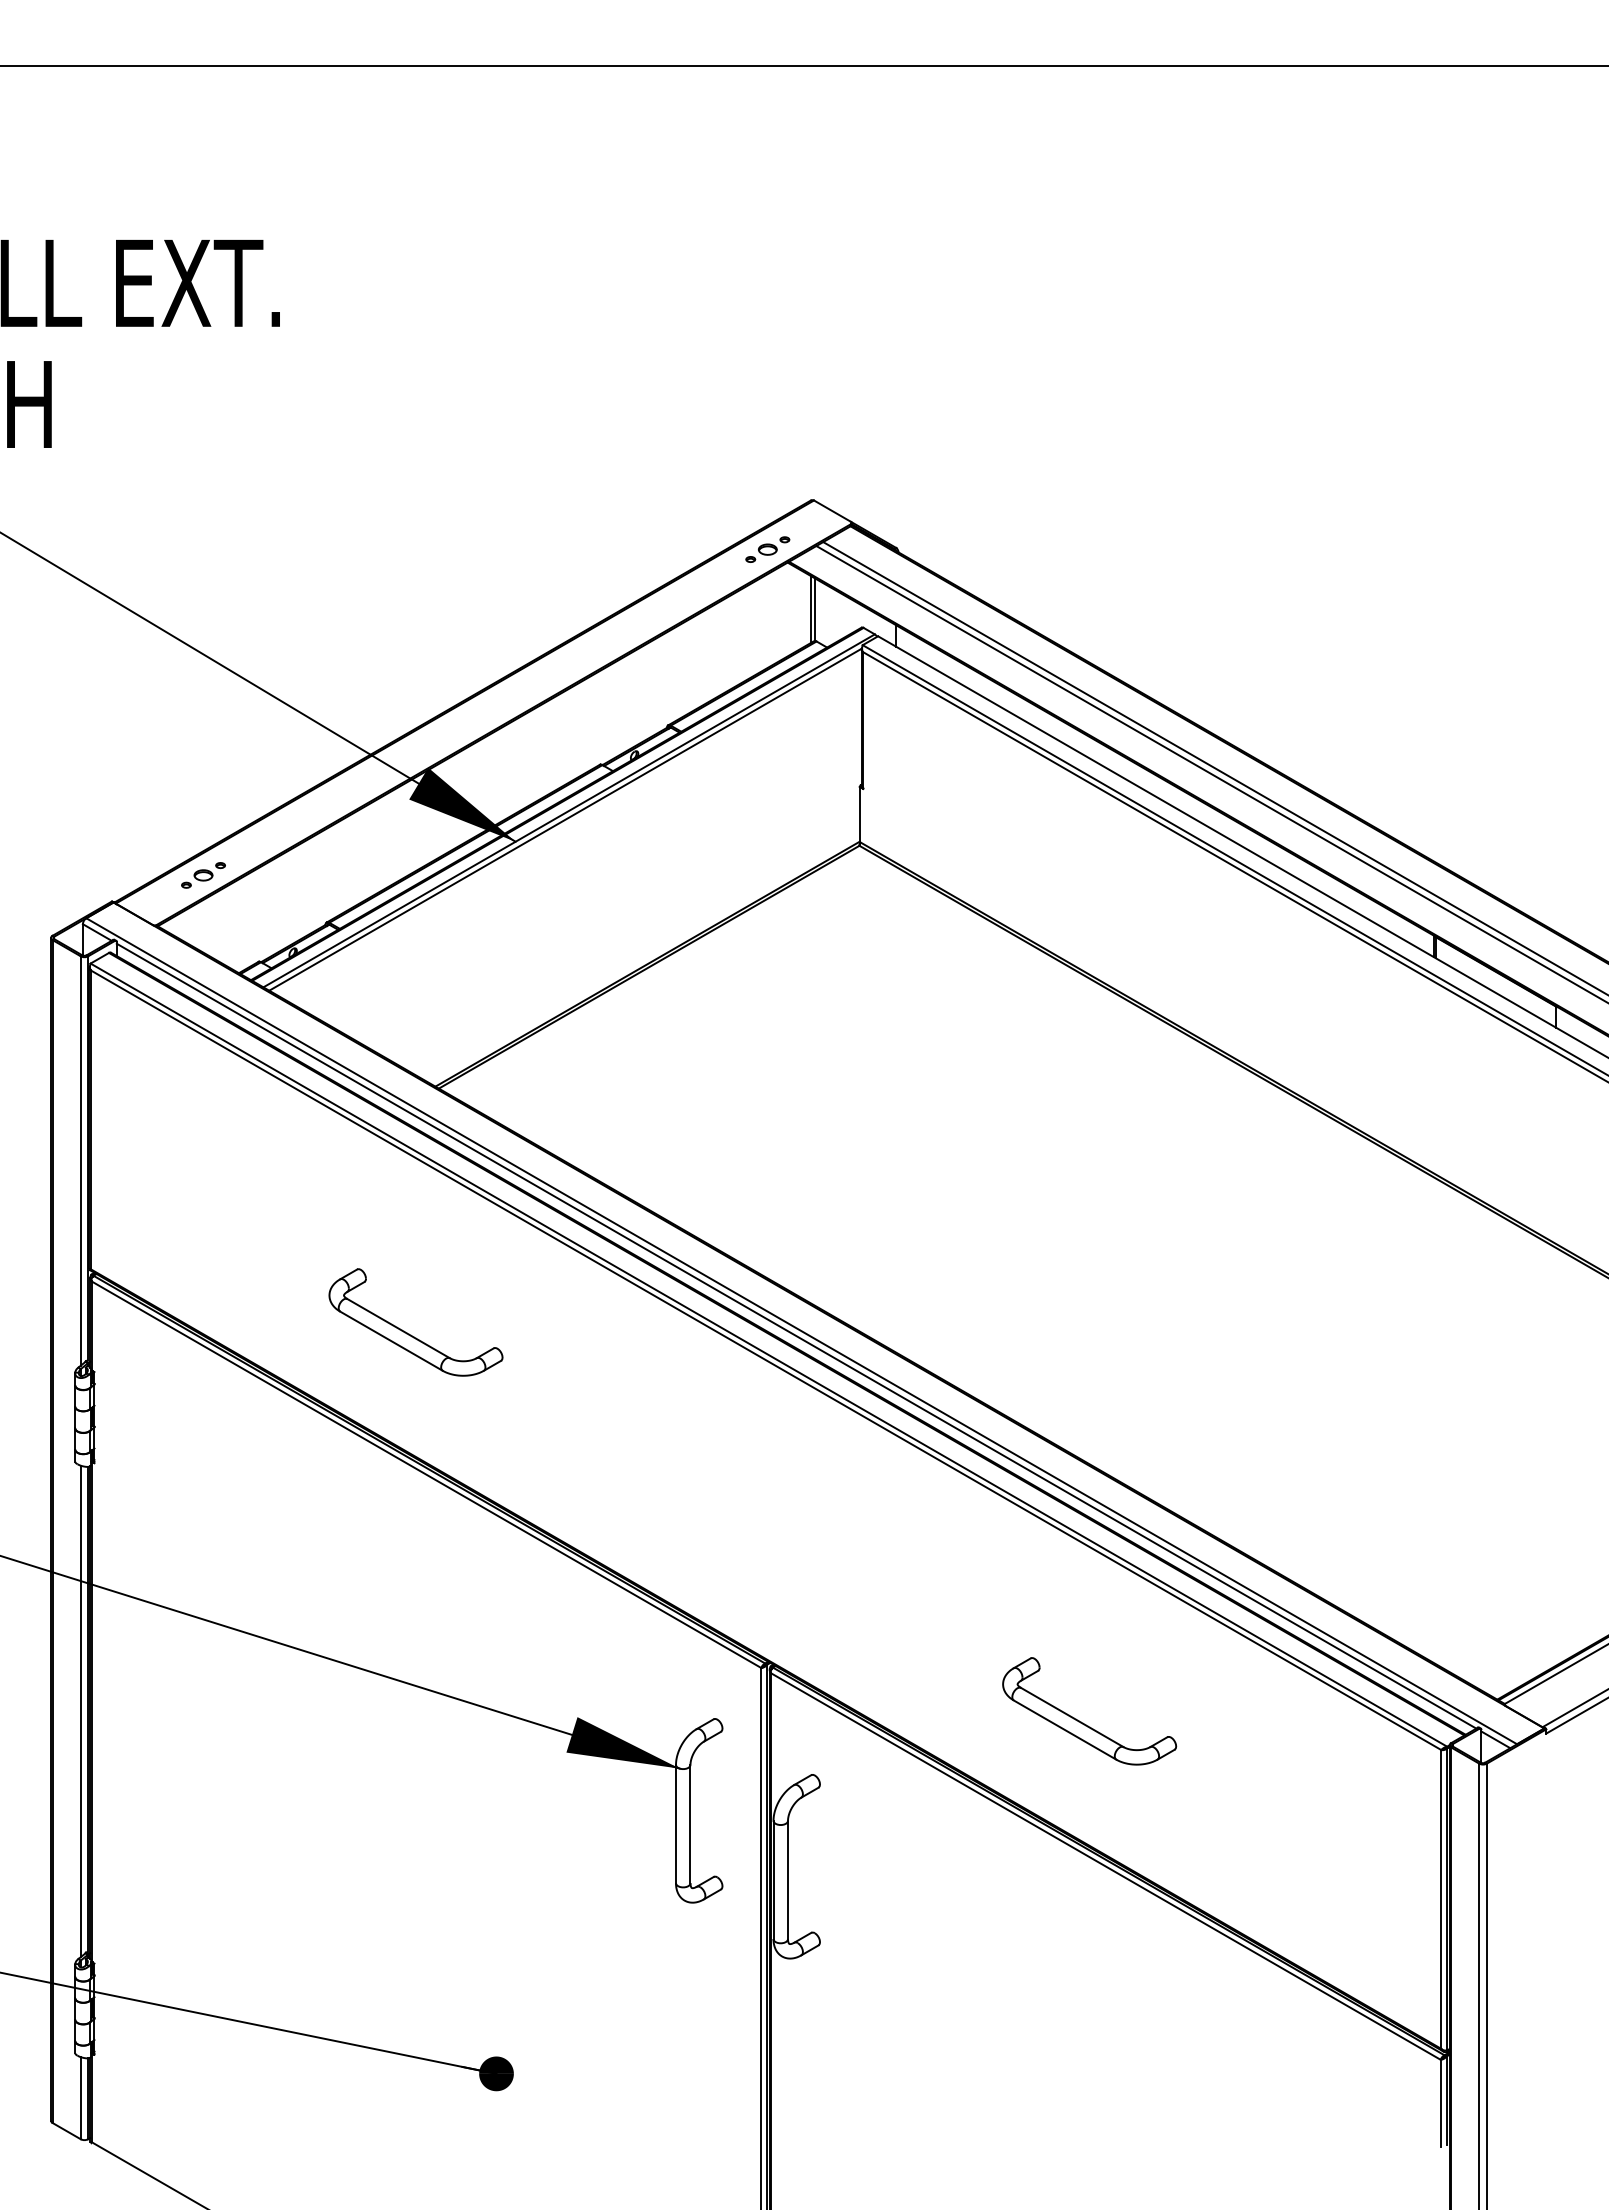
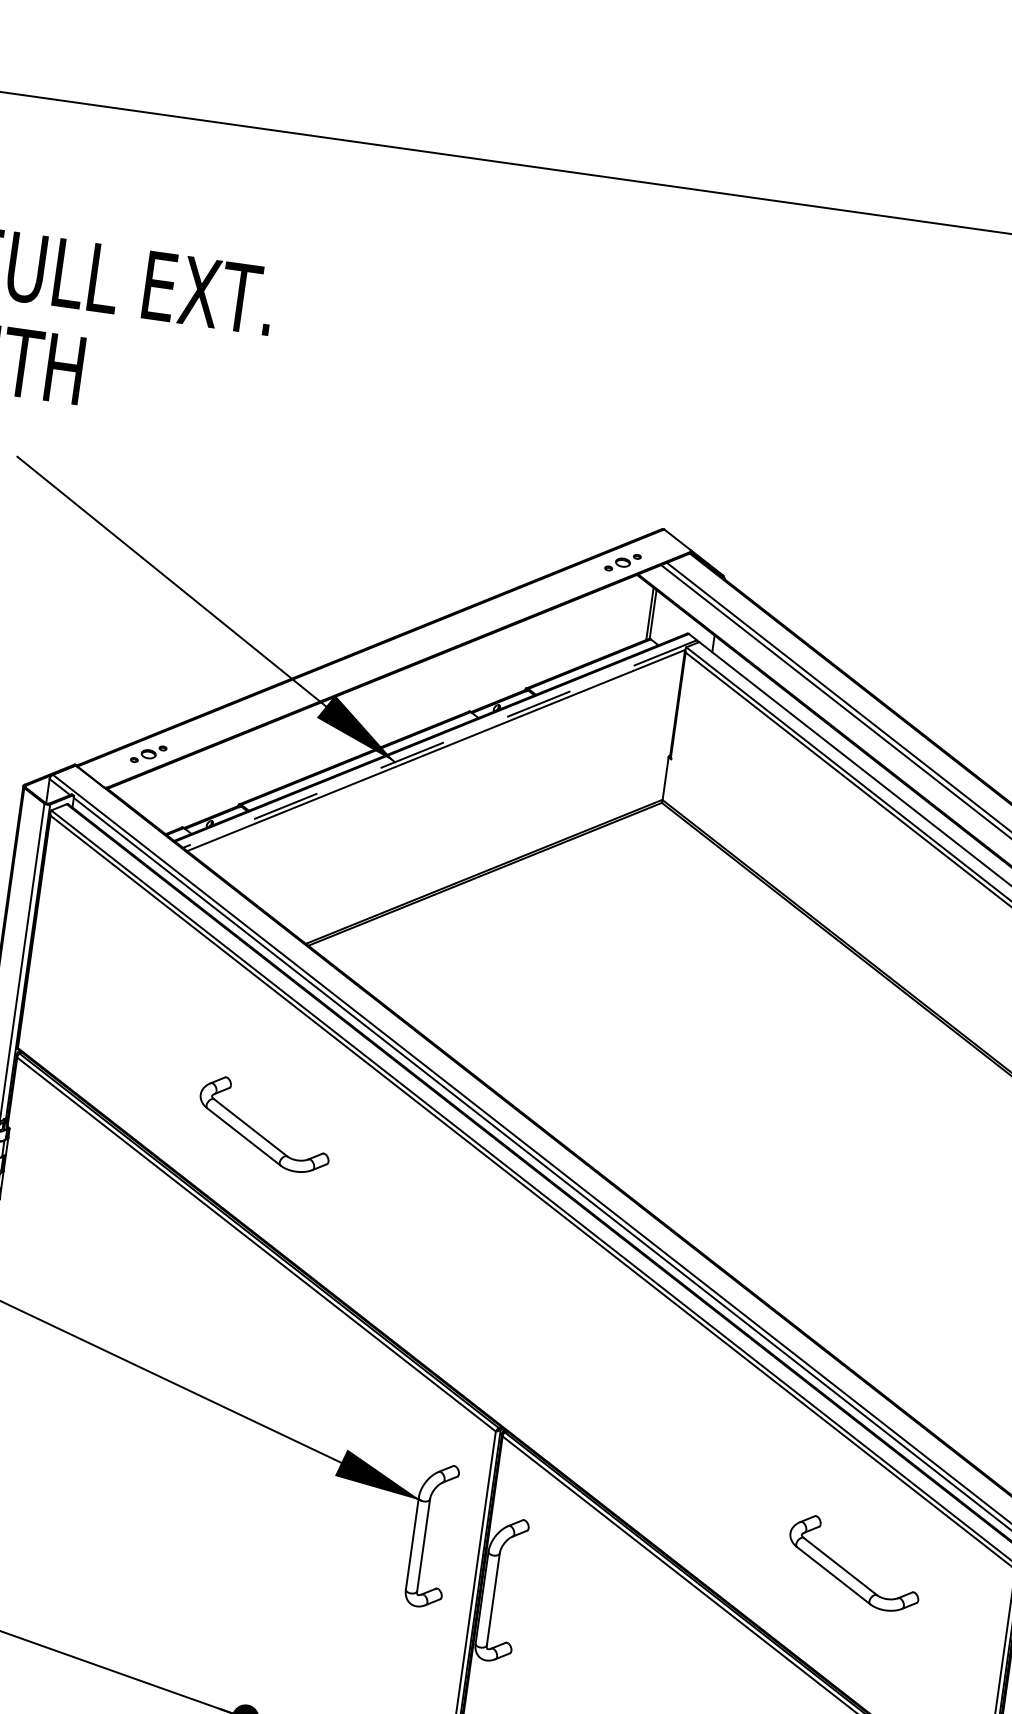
line: (569, 810) -> (440, 743), solid -> dashed
part: (1083, 1722) -> (848, 1571), moved

